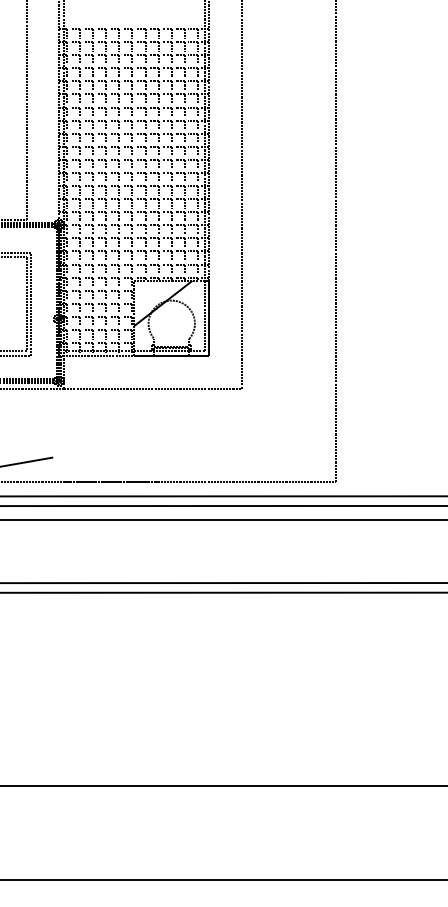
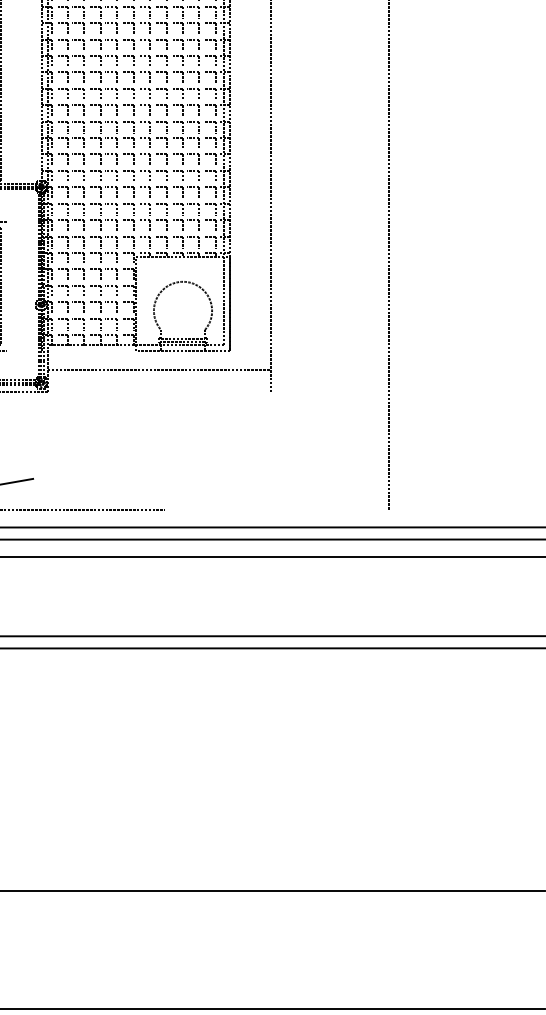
line: (31, 303) -> (7, 285), removed
hatch: (163, 303) -> (172, 285), removed
line: (134, 355) -> (136, 350), removed
line: (153, 388) -> (160, 369), moved
line: (199, 482) -> (217, 510), removed

